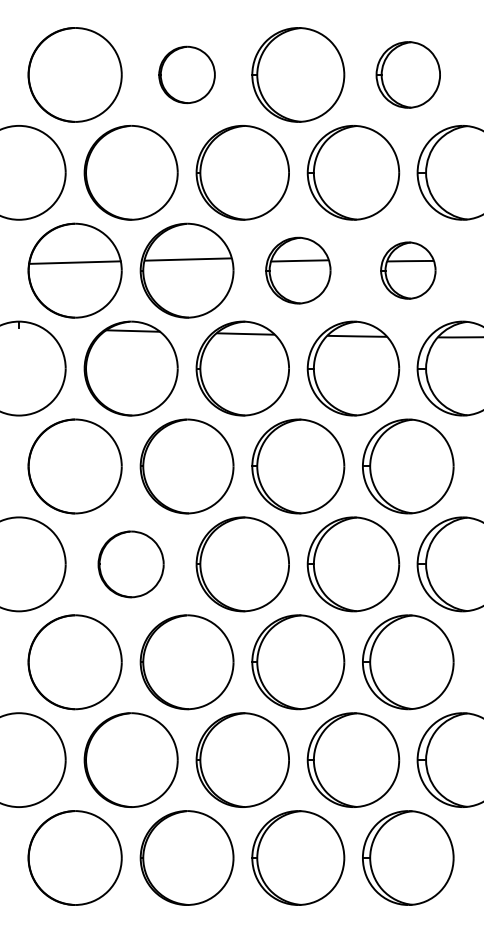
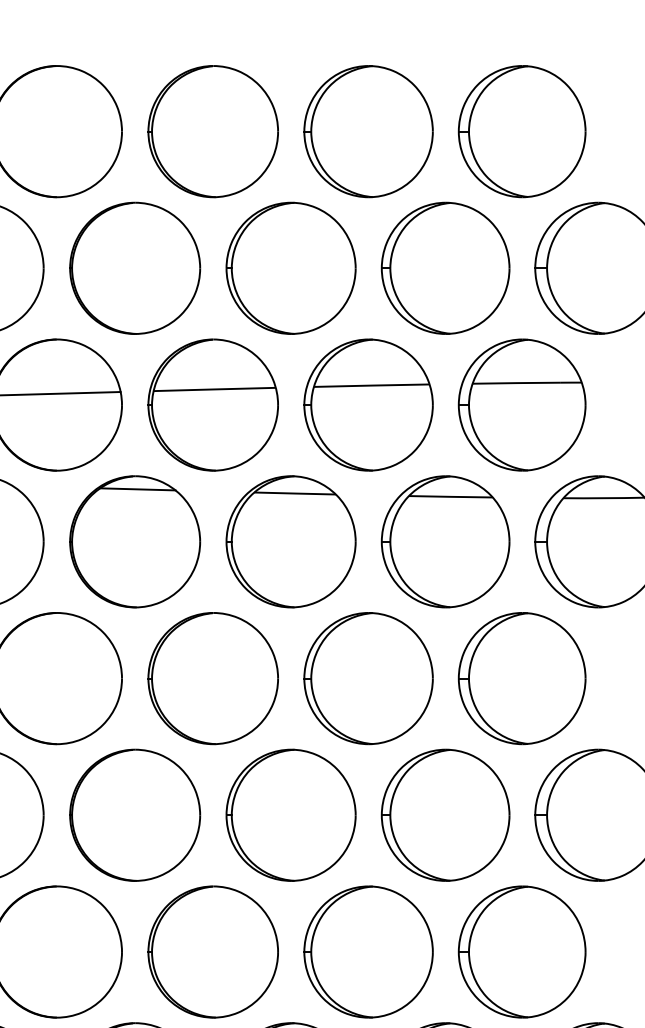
part: (186, 74) -> (212, 130), size x1.67
part: (408, 74) -> (522, 130), size x1.43
part: (298, 270) -> (368, 404), size x1.43
part: (408, 270) -> (522, 404), size x1.67
part: (130, 564) -> (134, 815), size x1.43

